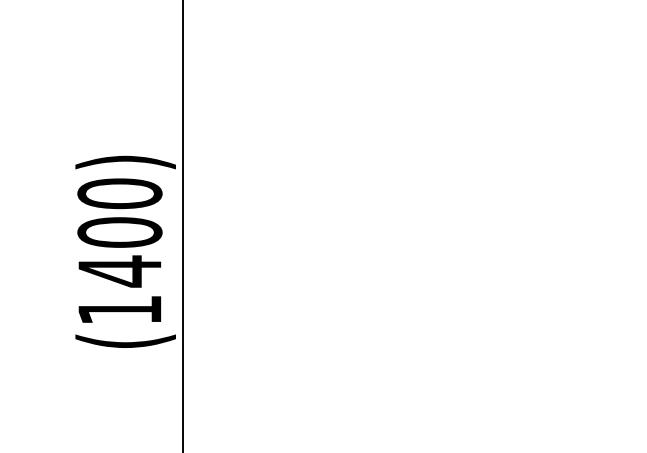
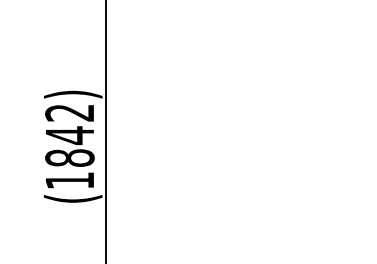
text: (119, 232) -> (69, 135), (1400) -> (1842)

